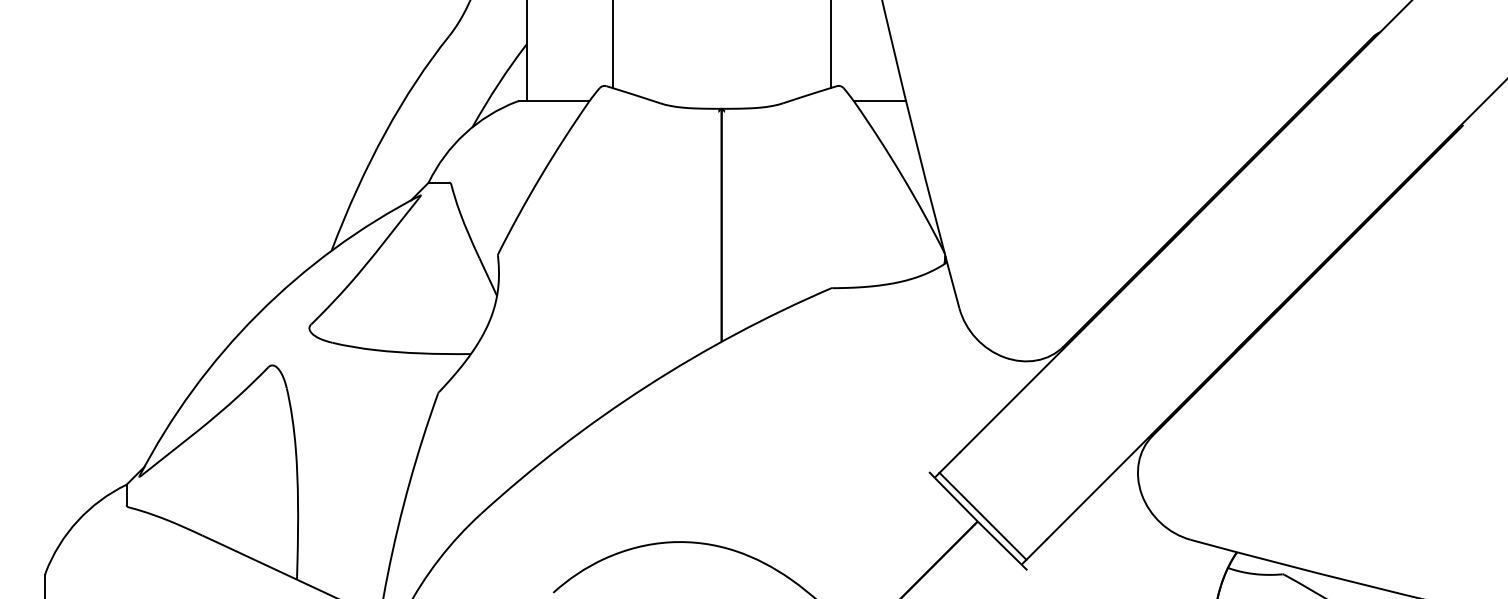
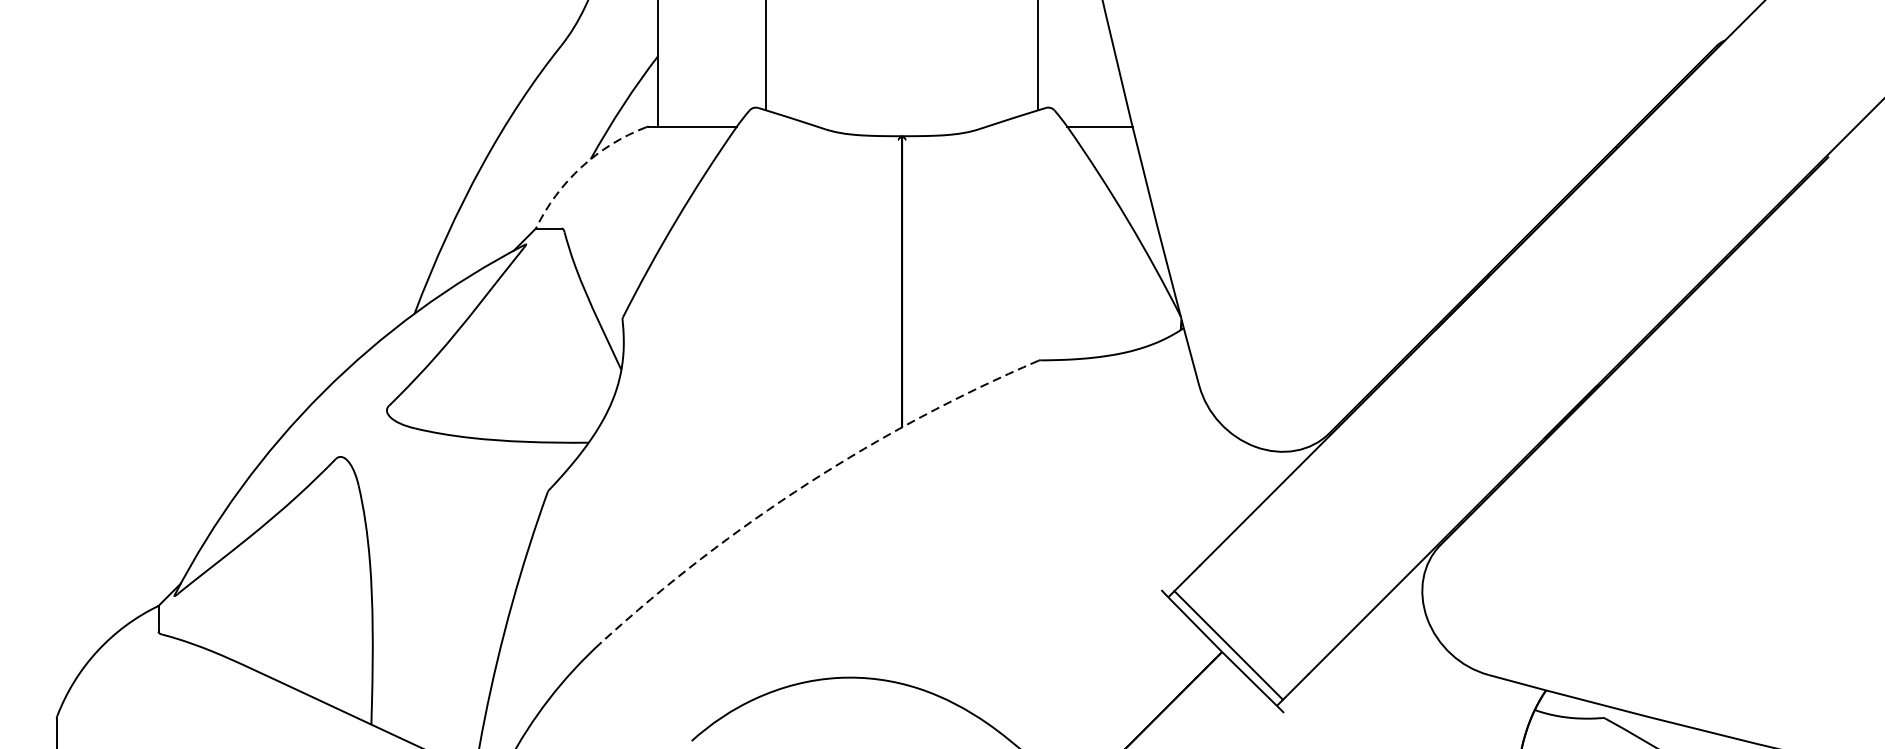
arc: (465, 133) -> (581, 167), solid -> dashed
arc: (646, 386) -> (808, 483), solid -> dashed

